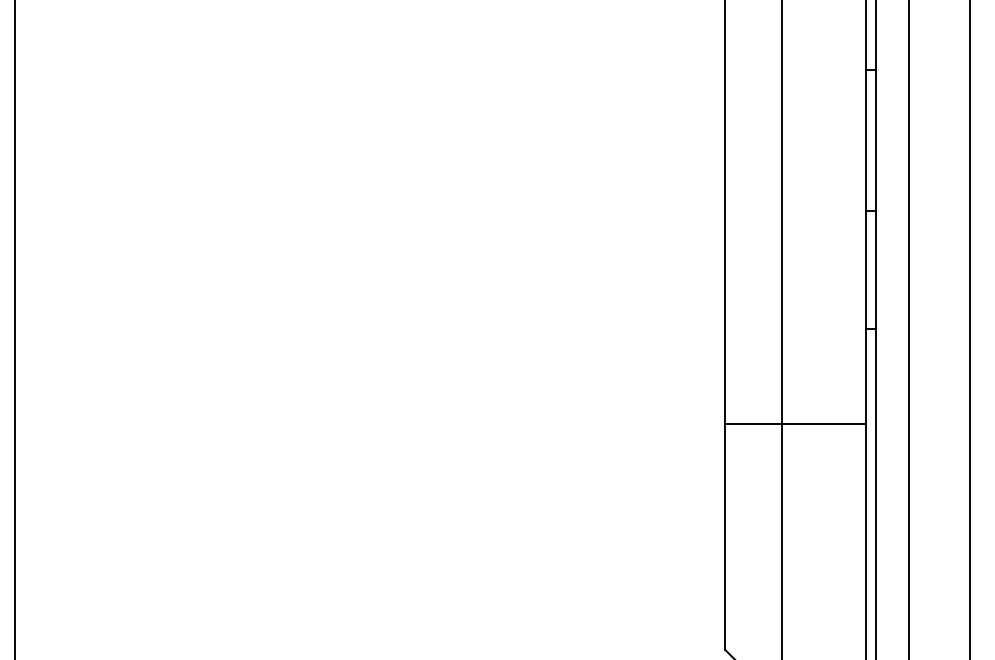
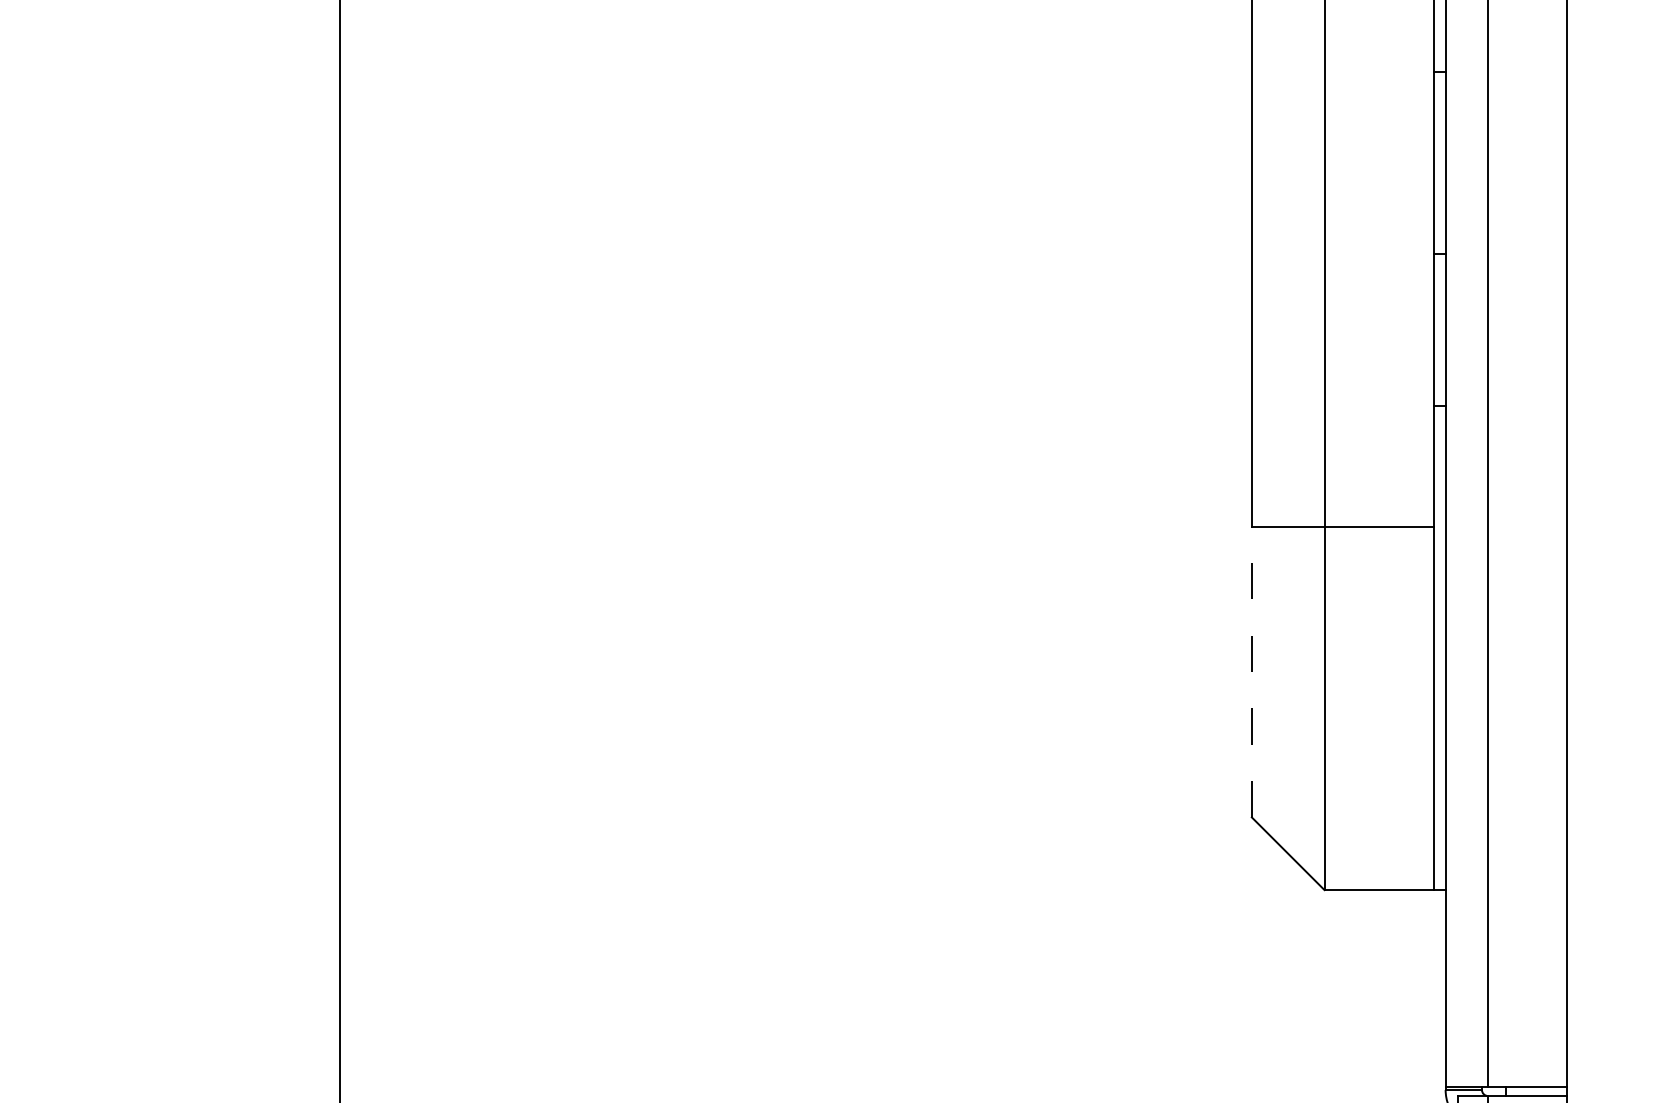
line: (724, 536) -> (1251, 671), solid -> dashed

